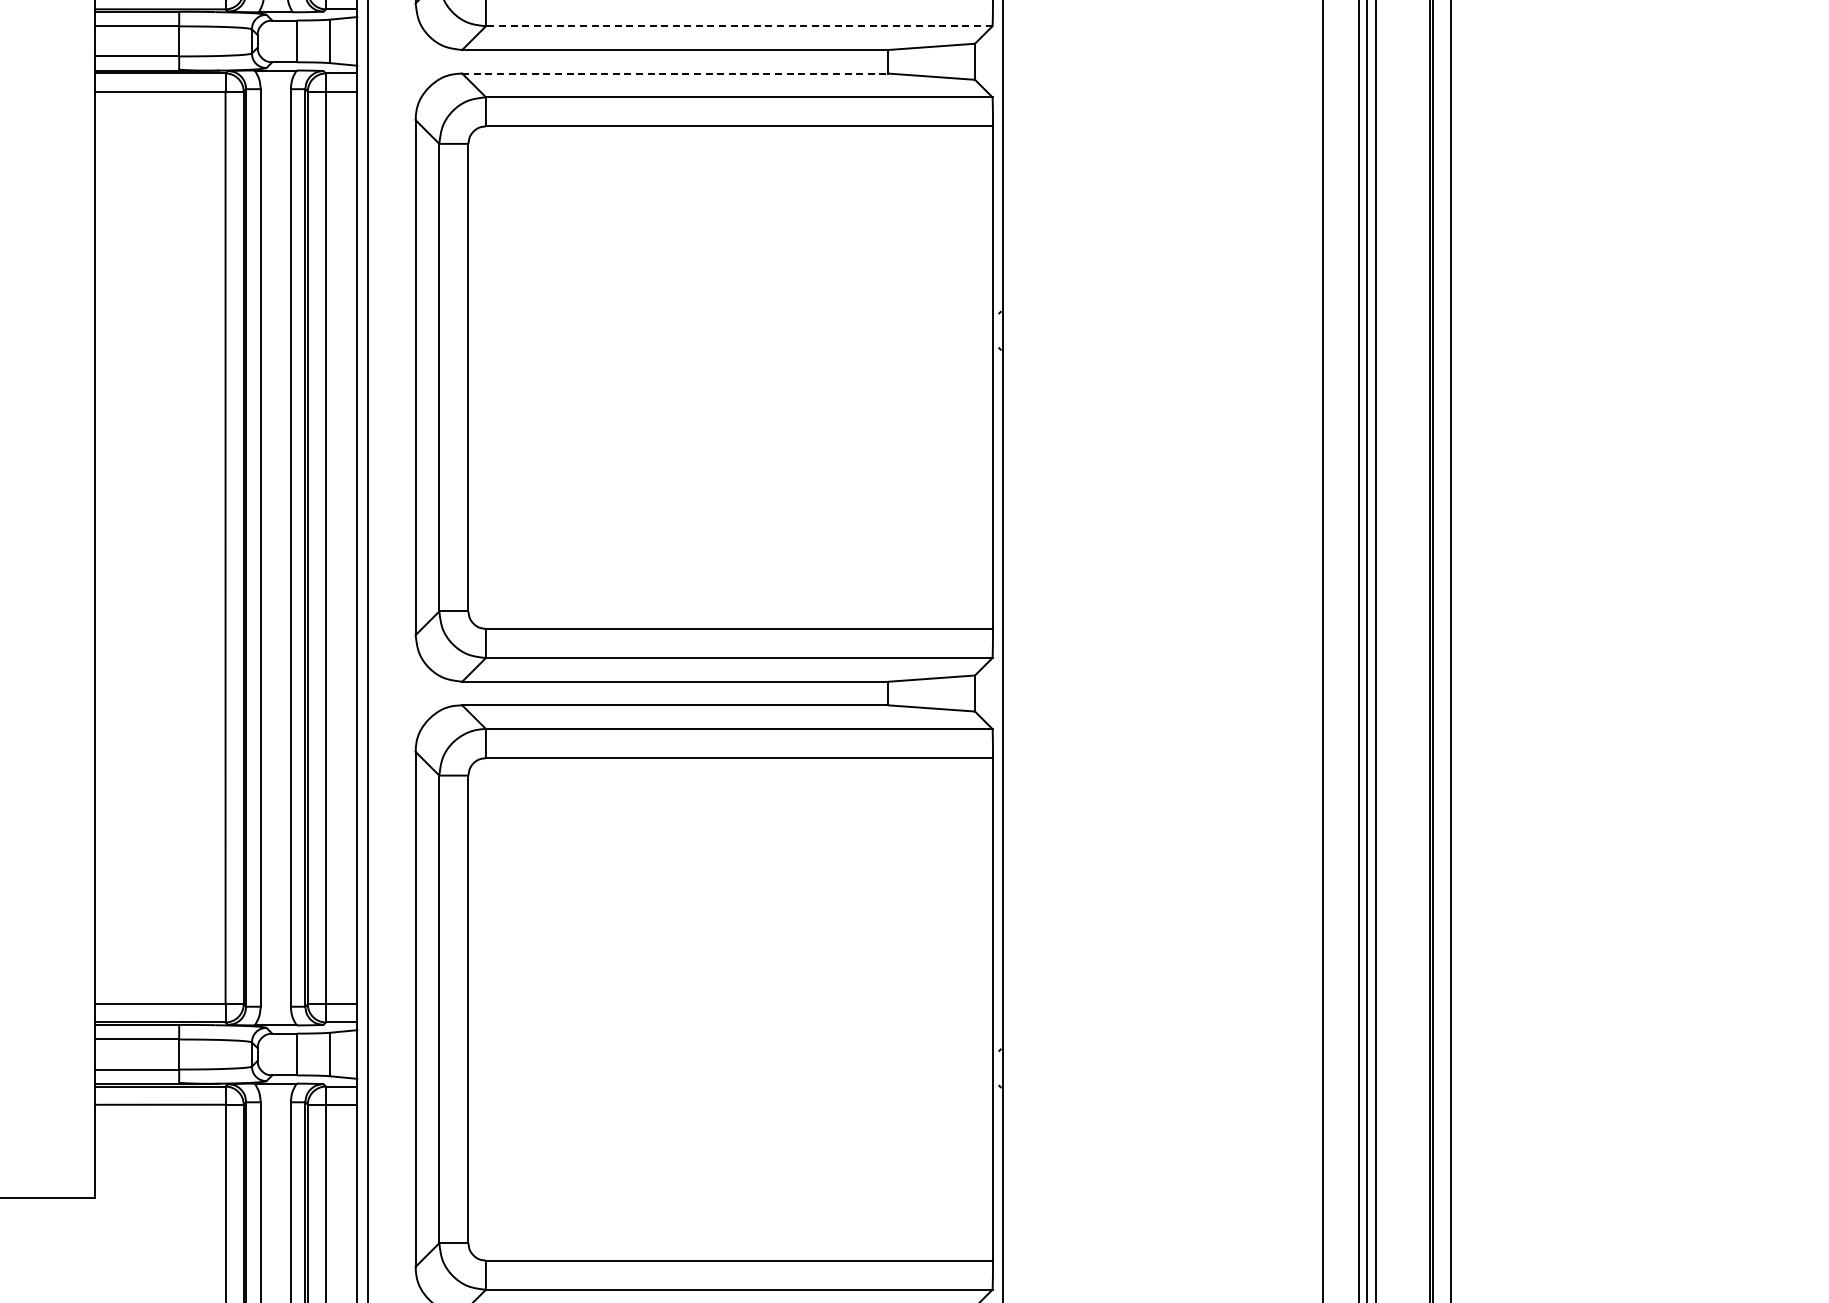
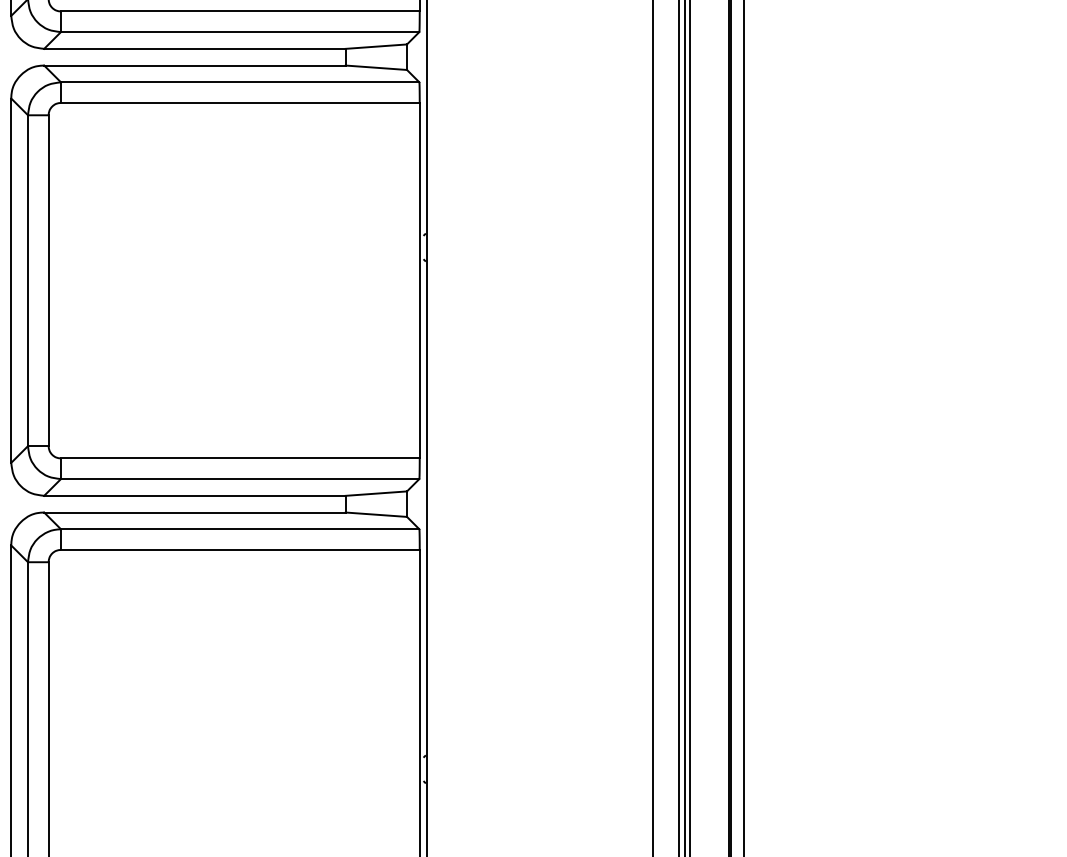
line: (738, 26) -> (239, 32), dashed -> solid
line: (675, 73) -> (195, 65), dashed -> solid

